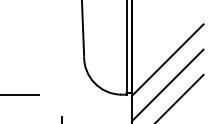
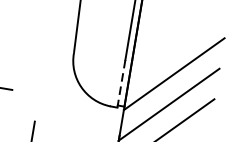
line: (126, 74) -> (121, 83), solid -> dashed

